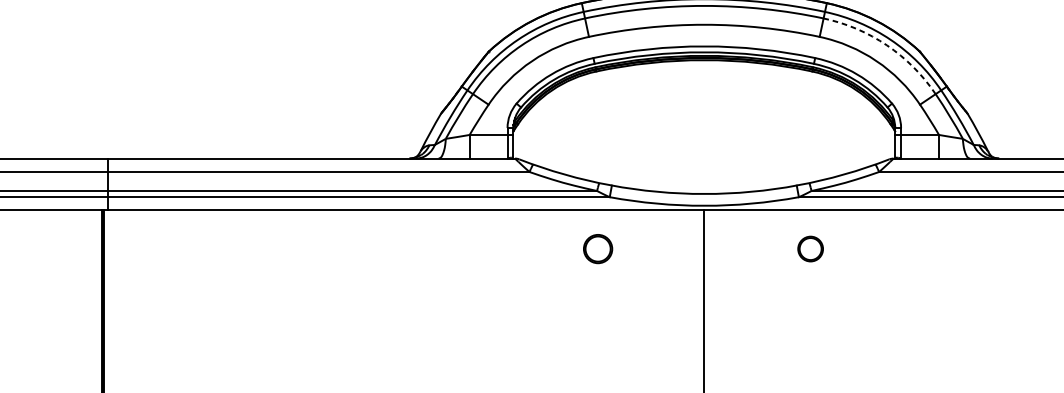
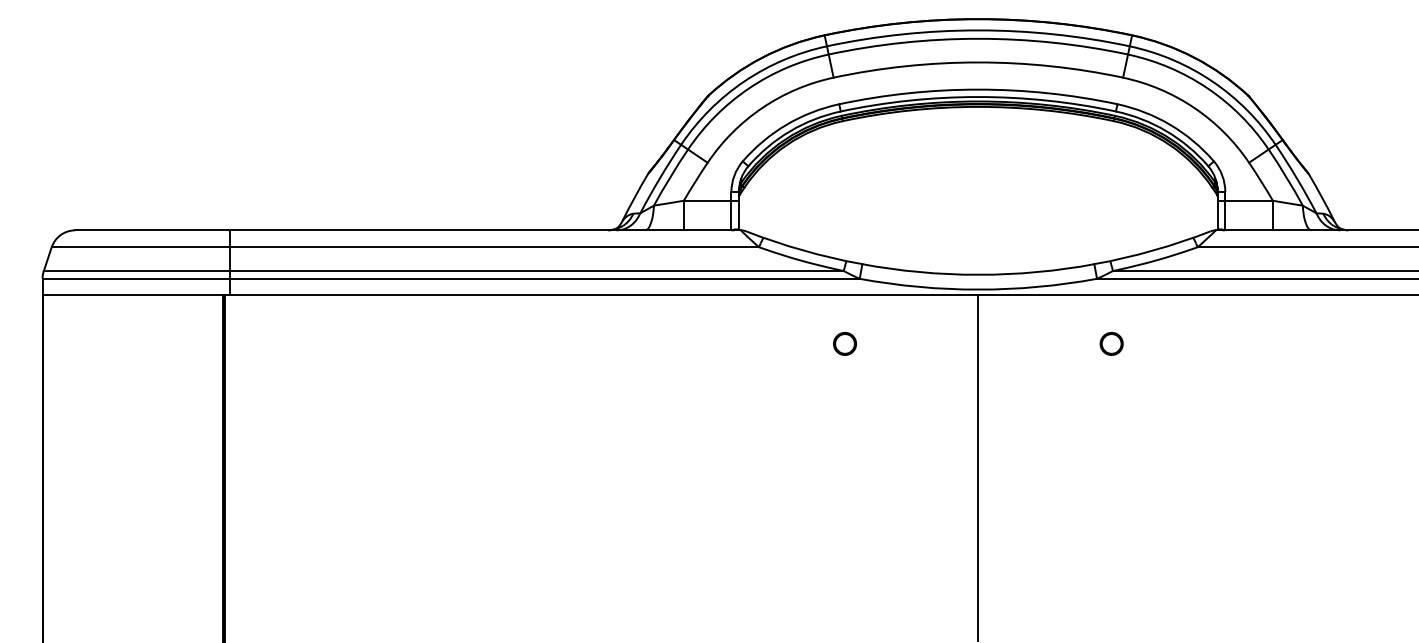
arc: (886, 45) -> (1207, 88), dashed -> solid
circle: (597, 248) -> (844, 343), size x0.62
circle: (810, 248) -> (1111, 343), size x0.71

